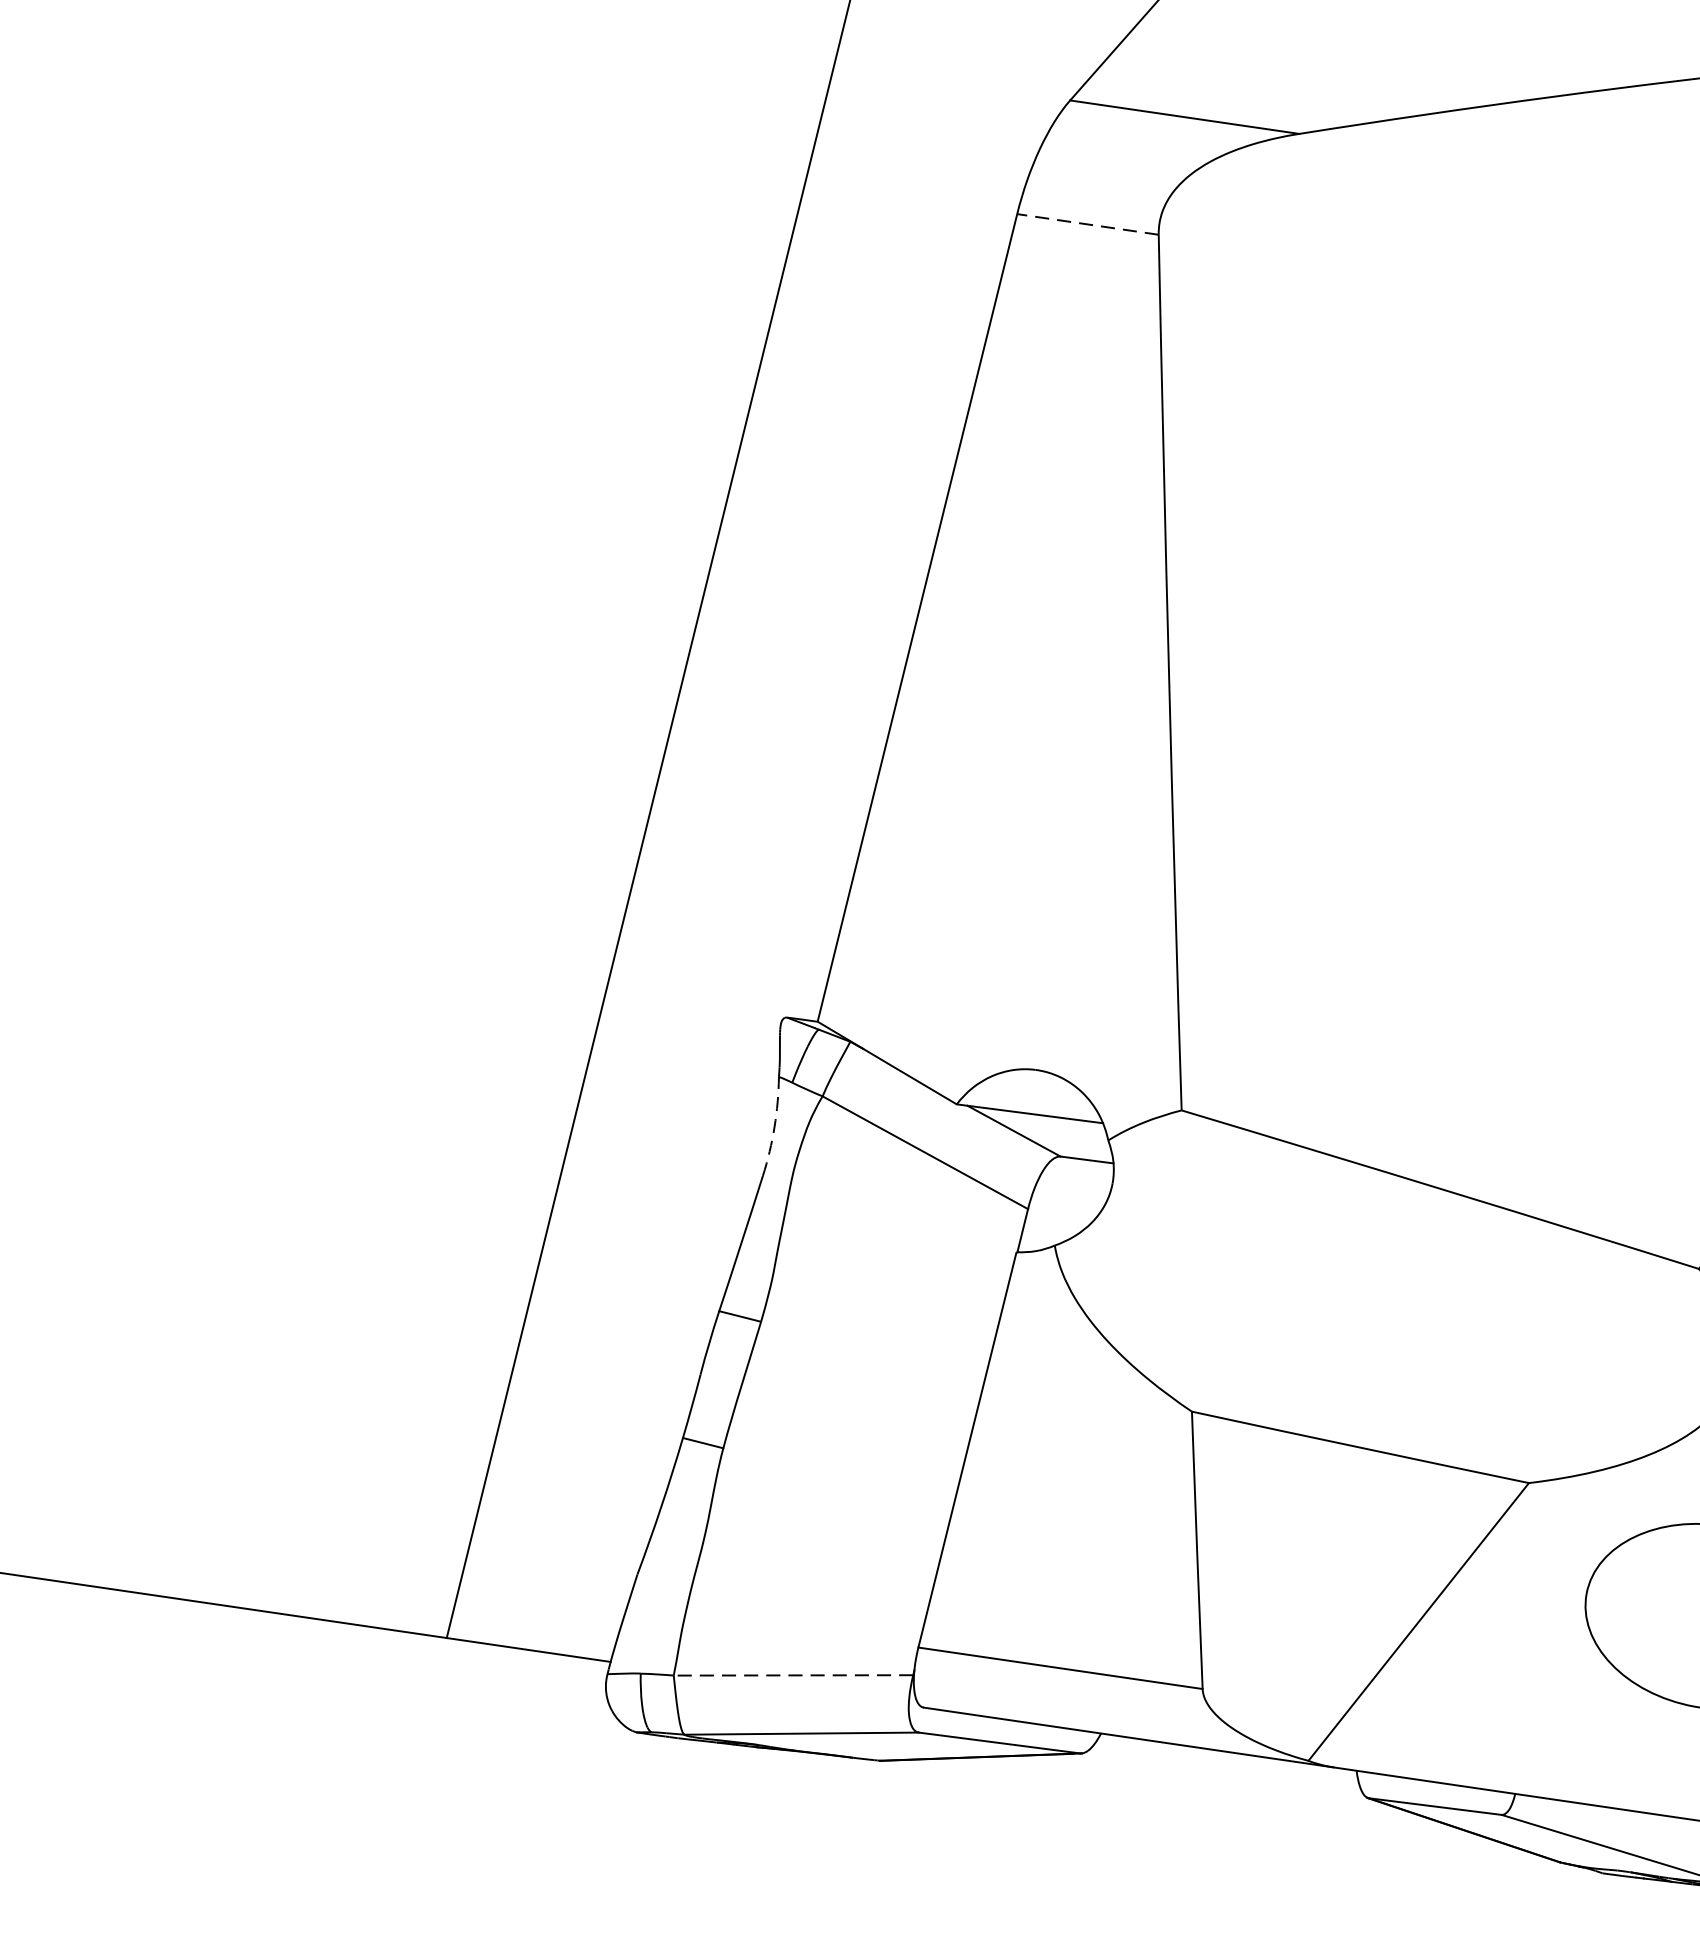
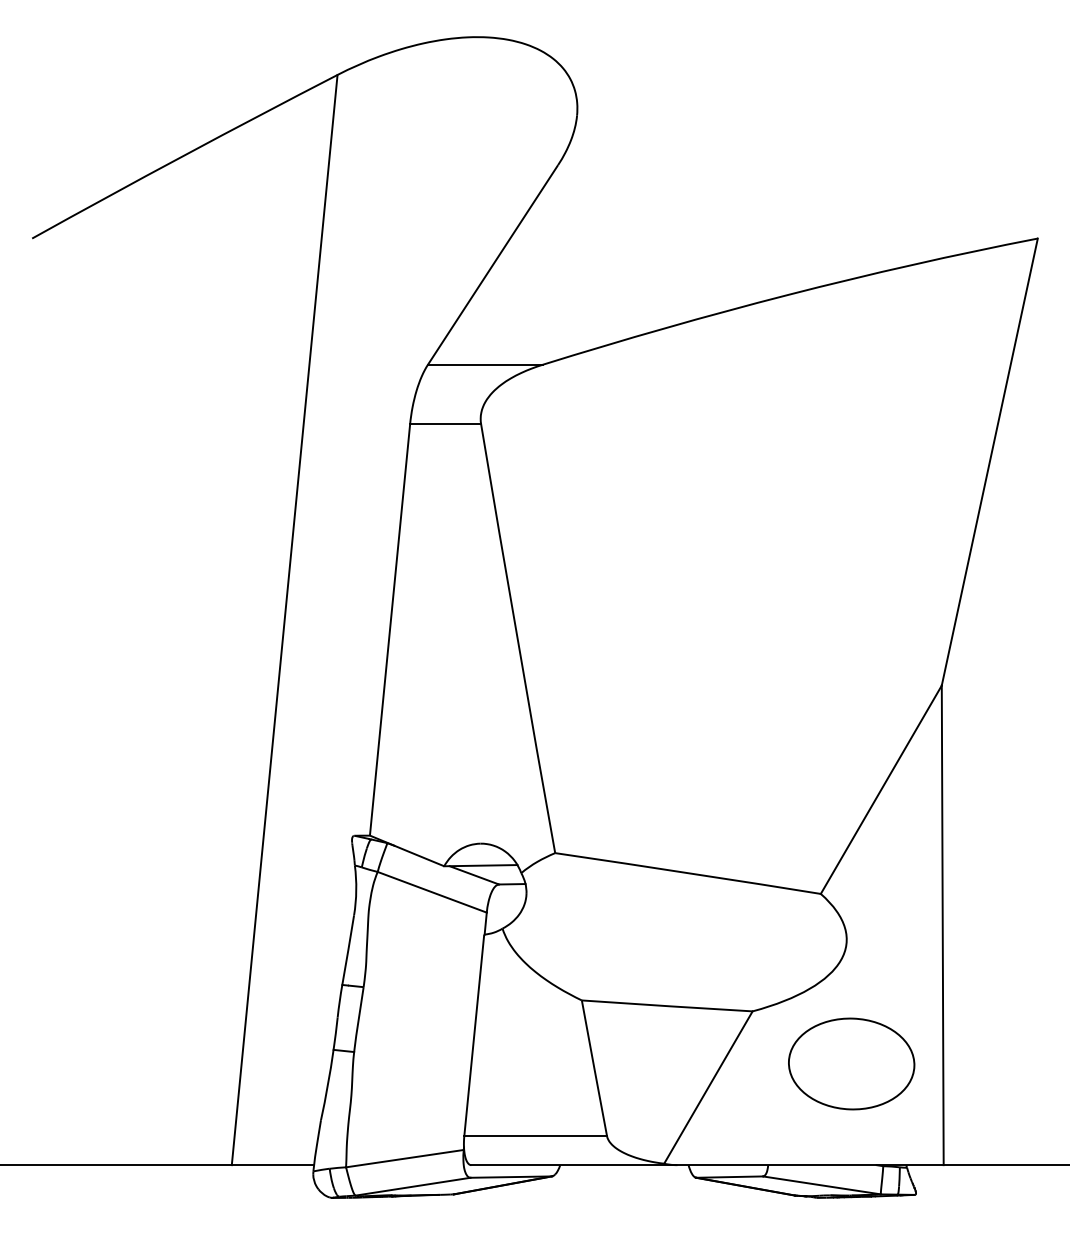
line: (1087, 224) -> (445, 424), dashed -> solid
arc: (774, 1127) -> (356, 890), dashed -> solid
line: (792, 1674) -> (404, 1158), dashed -> solid

